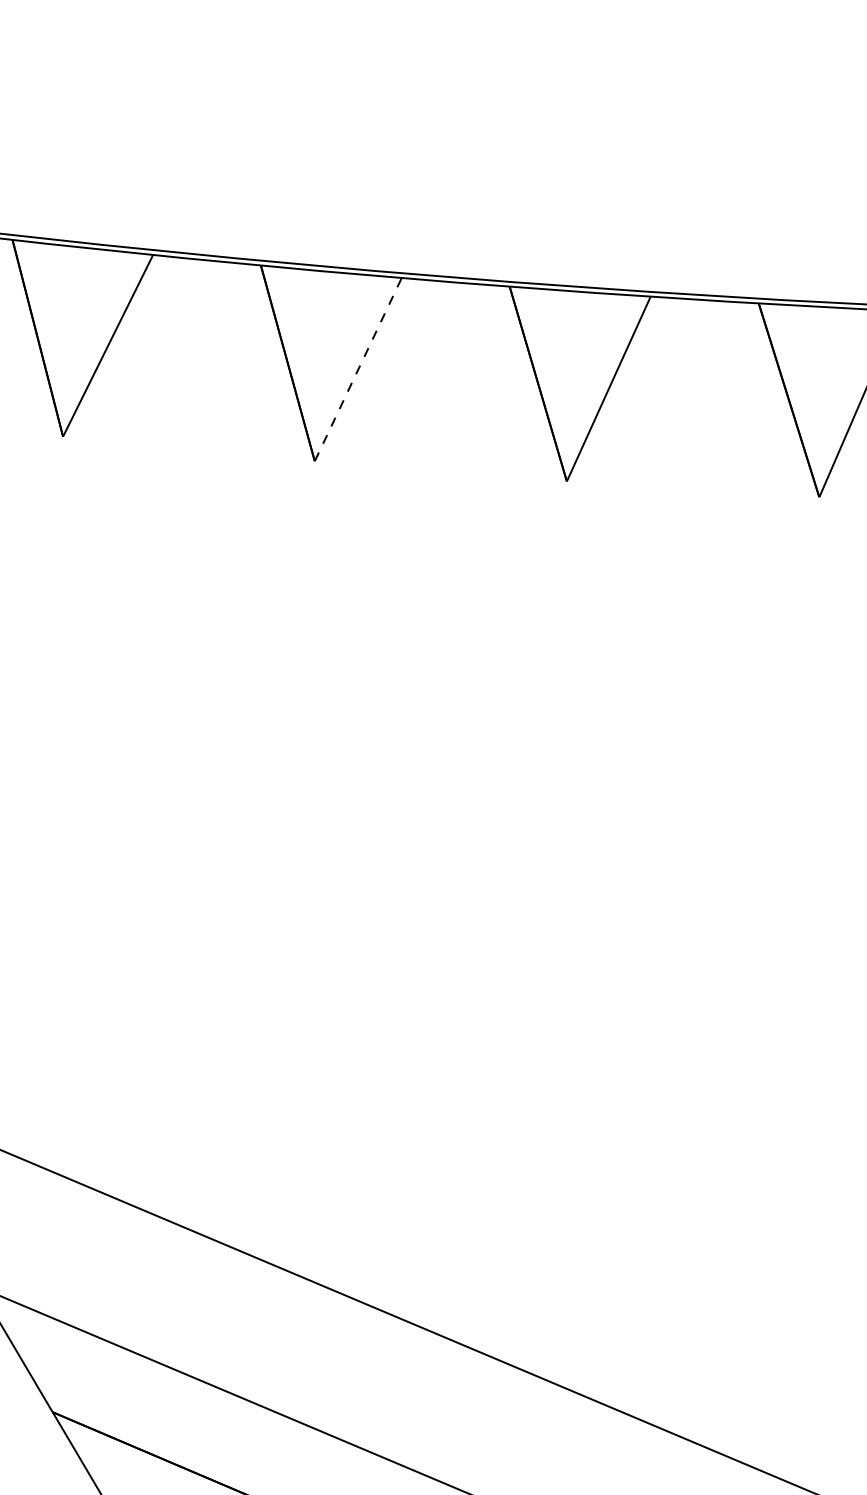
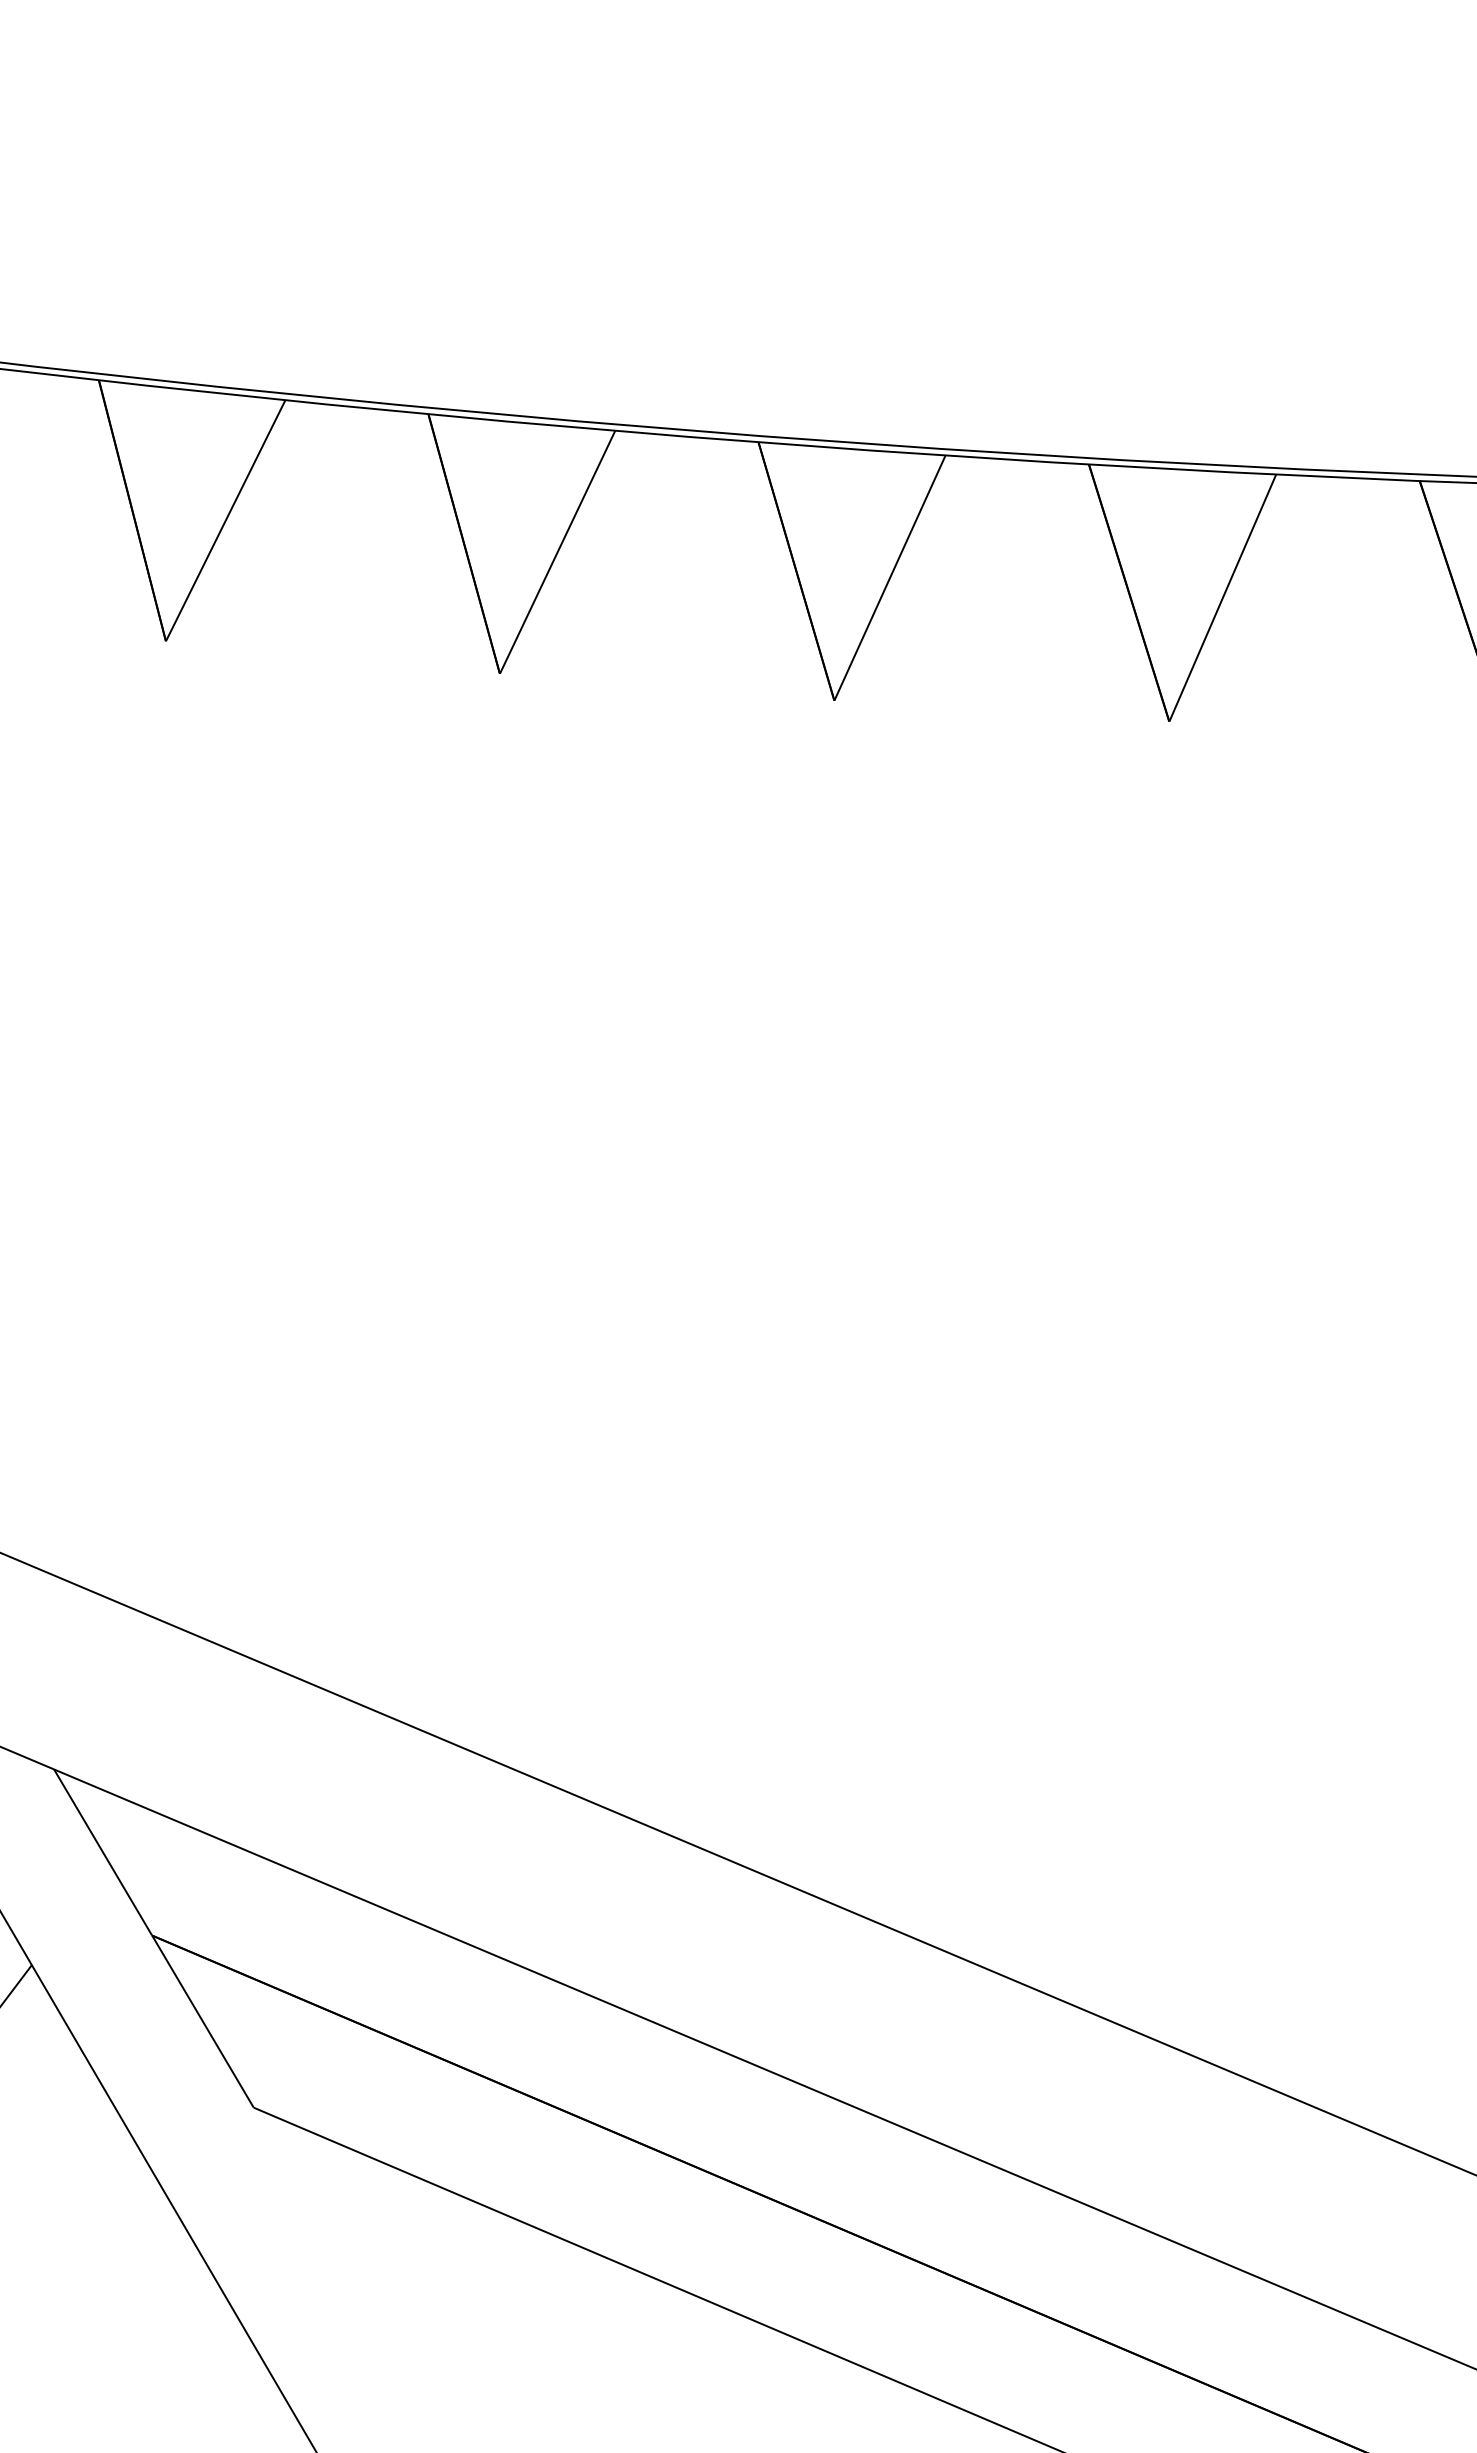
line: (358, 369) -> (557, 552), dashed -> solid

